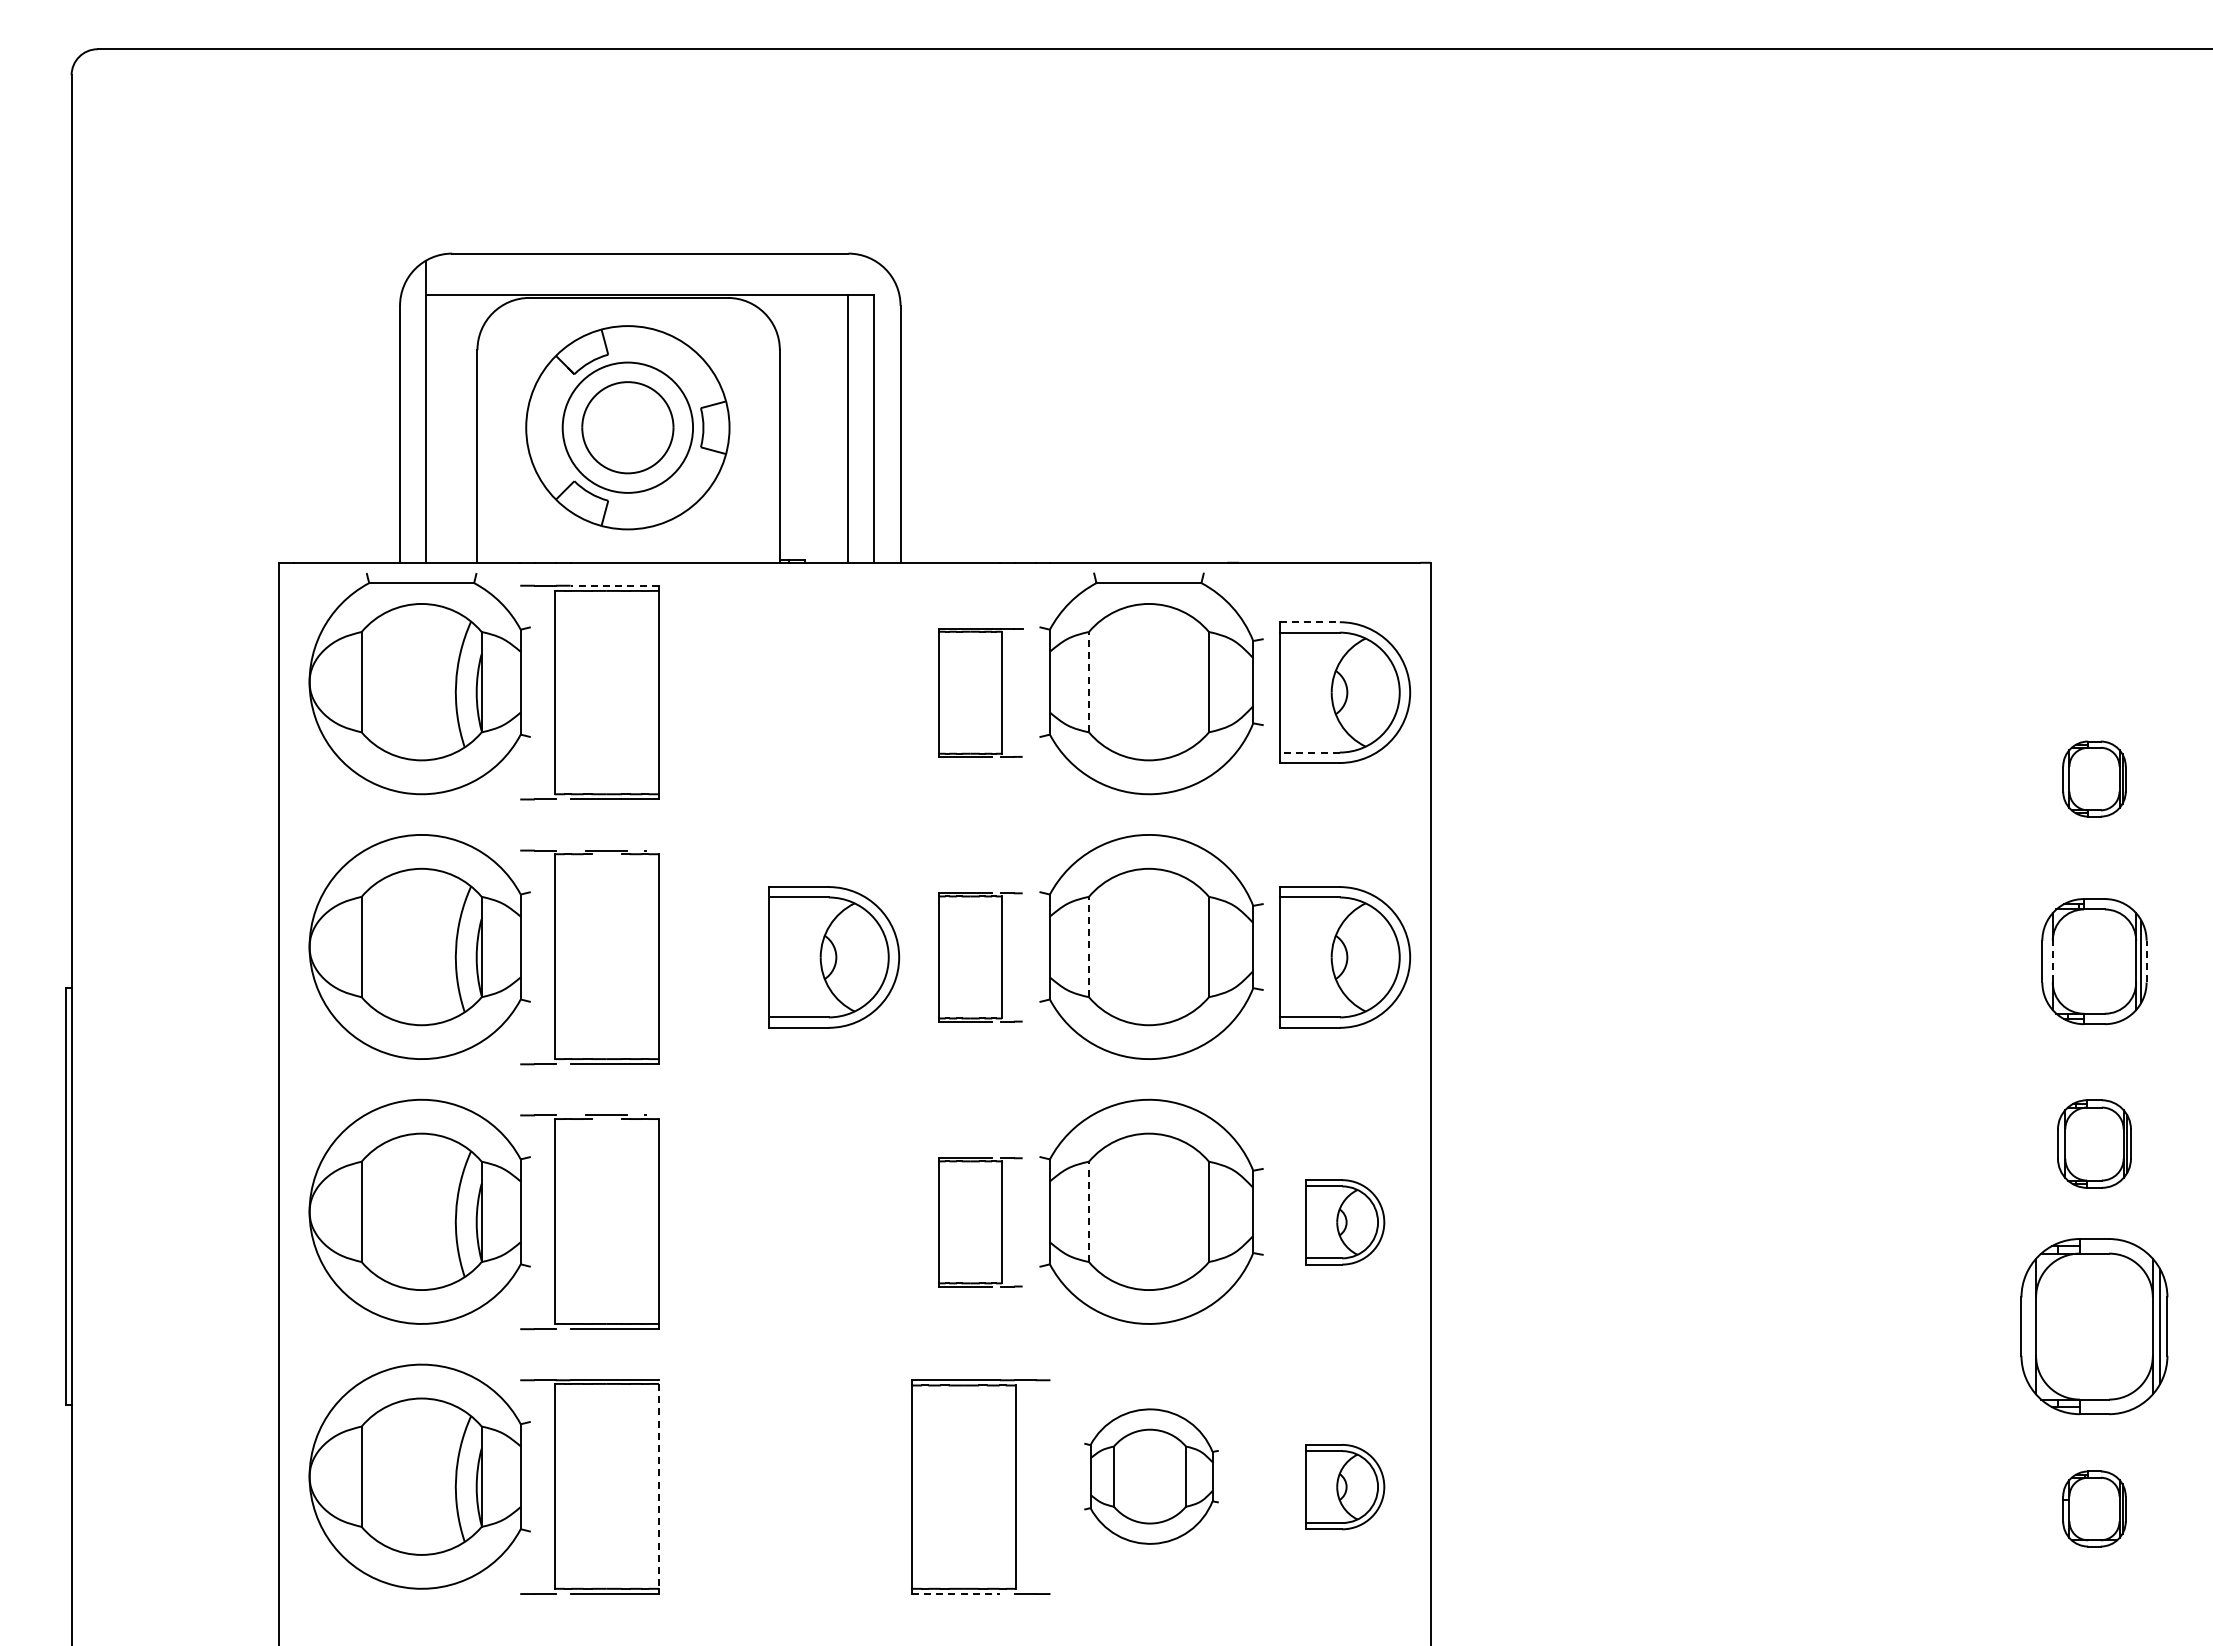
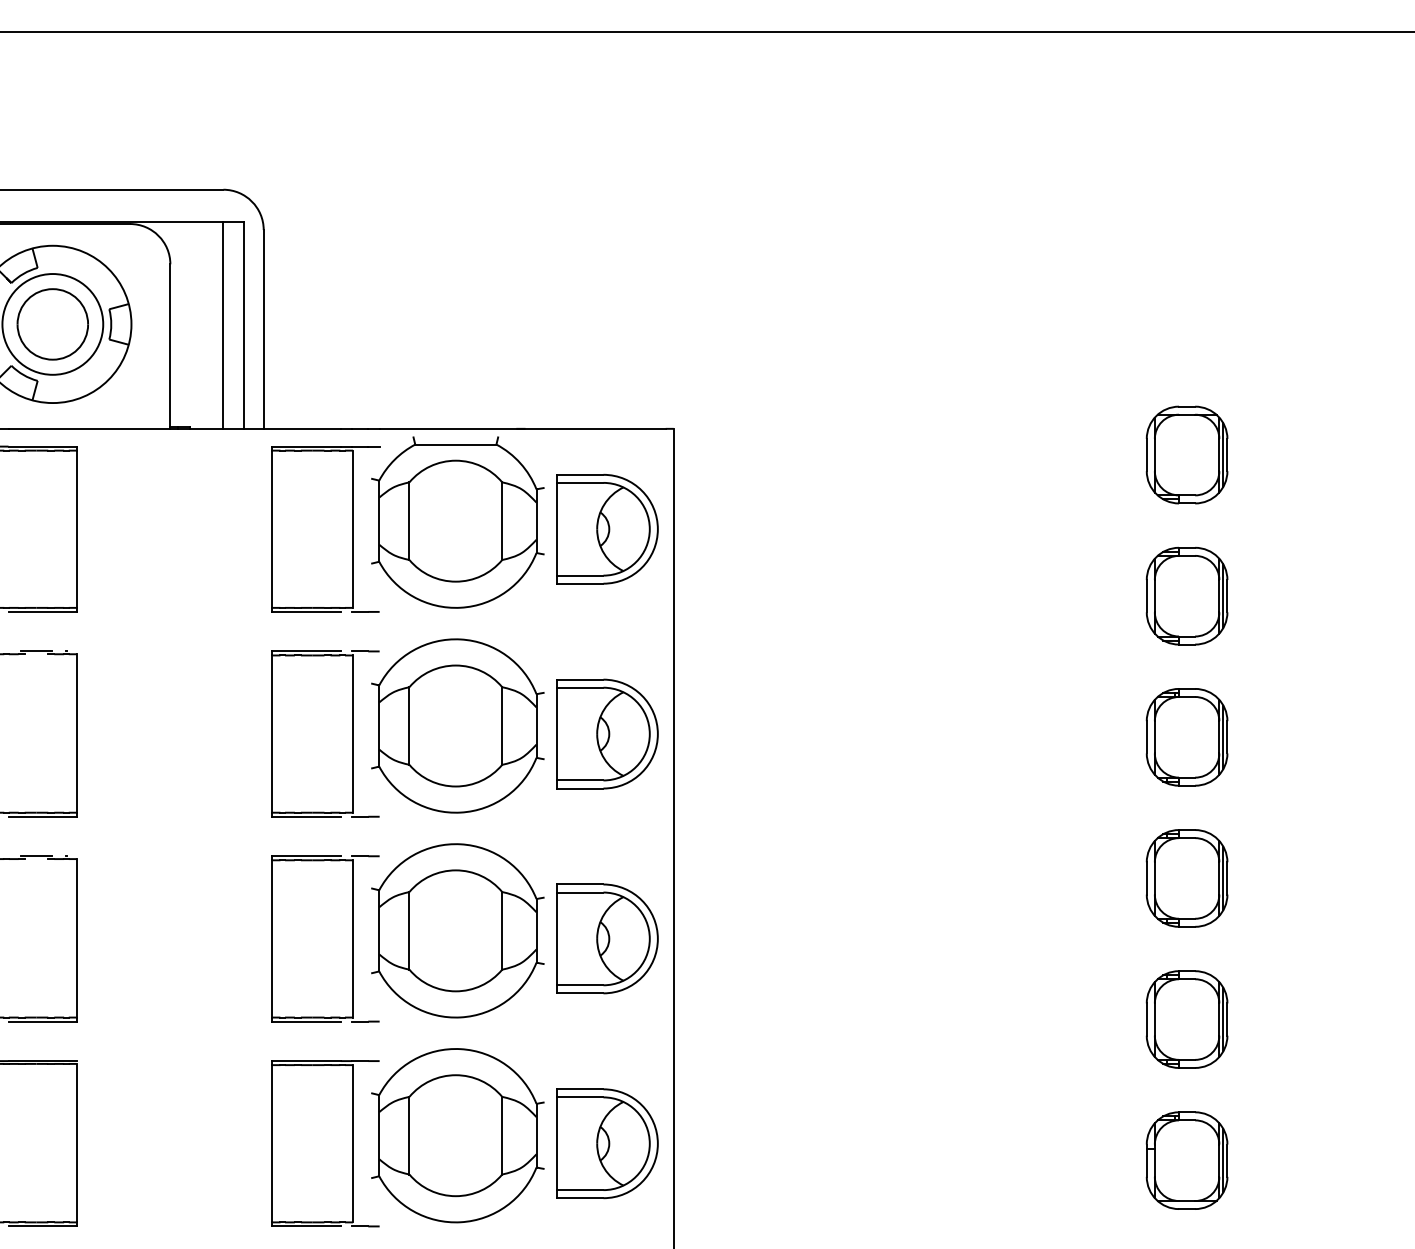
line: (614, 585) -> (42, 446), dashed -> solid
part: (2094, 596) -> (1187, 454), added
line: (1309, 622) -> (580, 475), dashed -> solid
line: (1089, 681) -> (409, 520), dashed -> solid
part: (980, 692) -> (325, 529), size x1.67
line: (1309, 752) -> (580, 575), dashed -> solid
part: (2094, 778) -> (1187, 595), size x1.67
line: (1089, 946) -> (409, 725), dashed -> solid
part: (834, 957) -> (212, 734), removed
part: (980, 957) -> (325, 734), size x1.67
line: (2052, 961) -> (1154, 737), dashed -> solid
line: (2146, 961) -> (1227, 737), dashed -> solid
part: (2094, 1143) -> (1187, 877), size x1.43
line: (1089, 1211) -> (409, 930), dashed -> solid
part: (980, 1222) -> (325, 939), size x1.67
part: (1345, 1222) -> (607, 939), size x1.67
part: (2094, 1326) -> (1187, 1019), size x0.71
part: (1151, 1476) -> (457, 1135), size x1.67
line: (658, 1486) -> (76, 1143), dashed -> solid
part: (1345, 1486) -> (607, 1143), size x1.67
part: (2094, 1508) -> (1187, 1160), size x1.67
line: (956, 1594) -> (306, 1226), dashed -> solid

